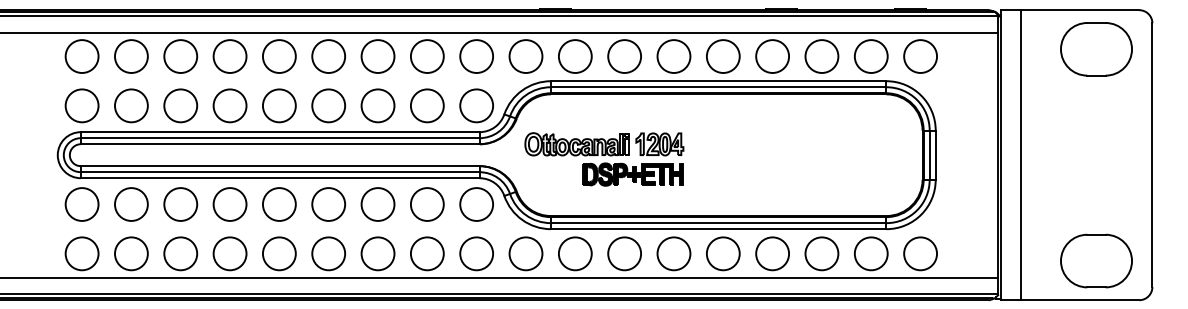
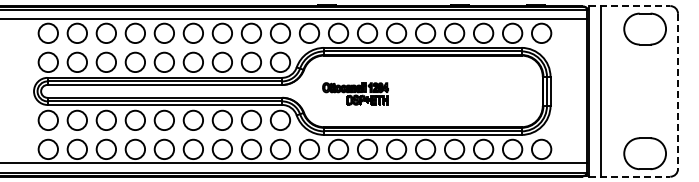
line: (1069, 10) -> (629, 6), solid -> dashed
line: (1153, 155) -> (678, 91), solid -> dashed
part: (604, 158) -> (355, 93), size x0.7
line: (1069, 299) -> (629, 176), solid -> dashed

